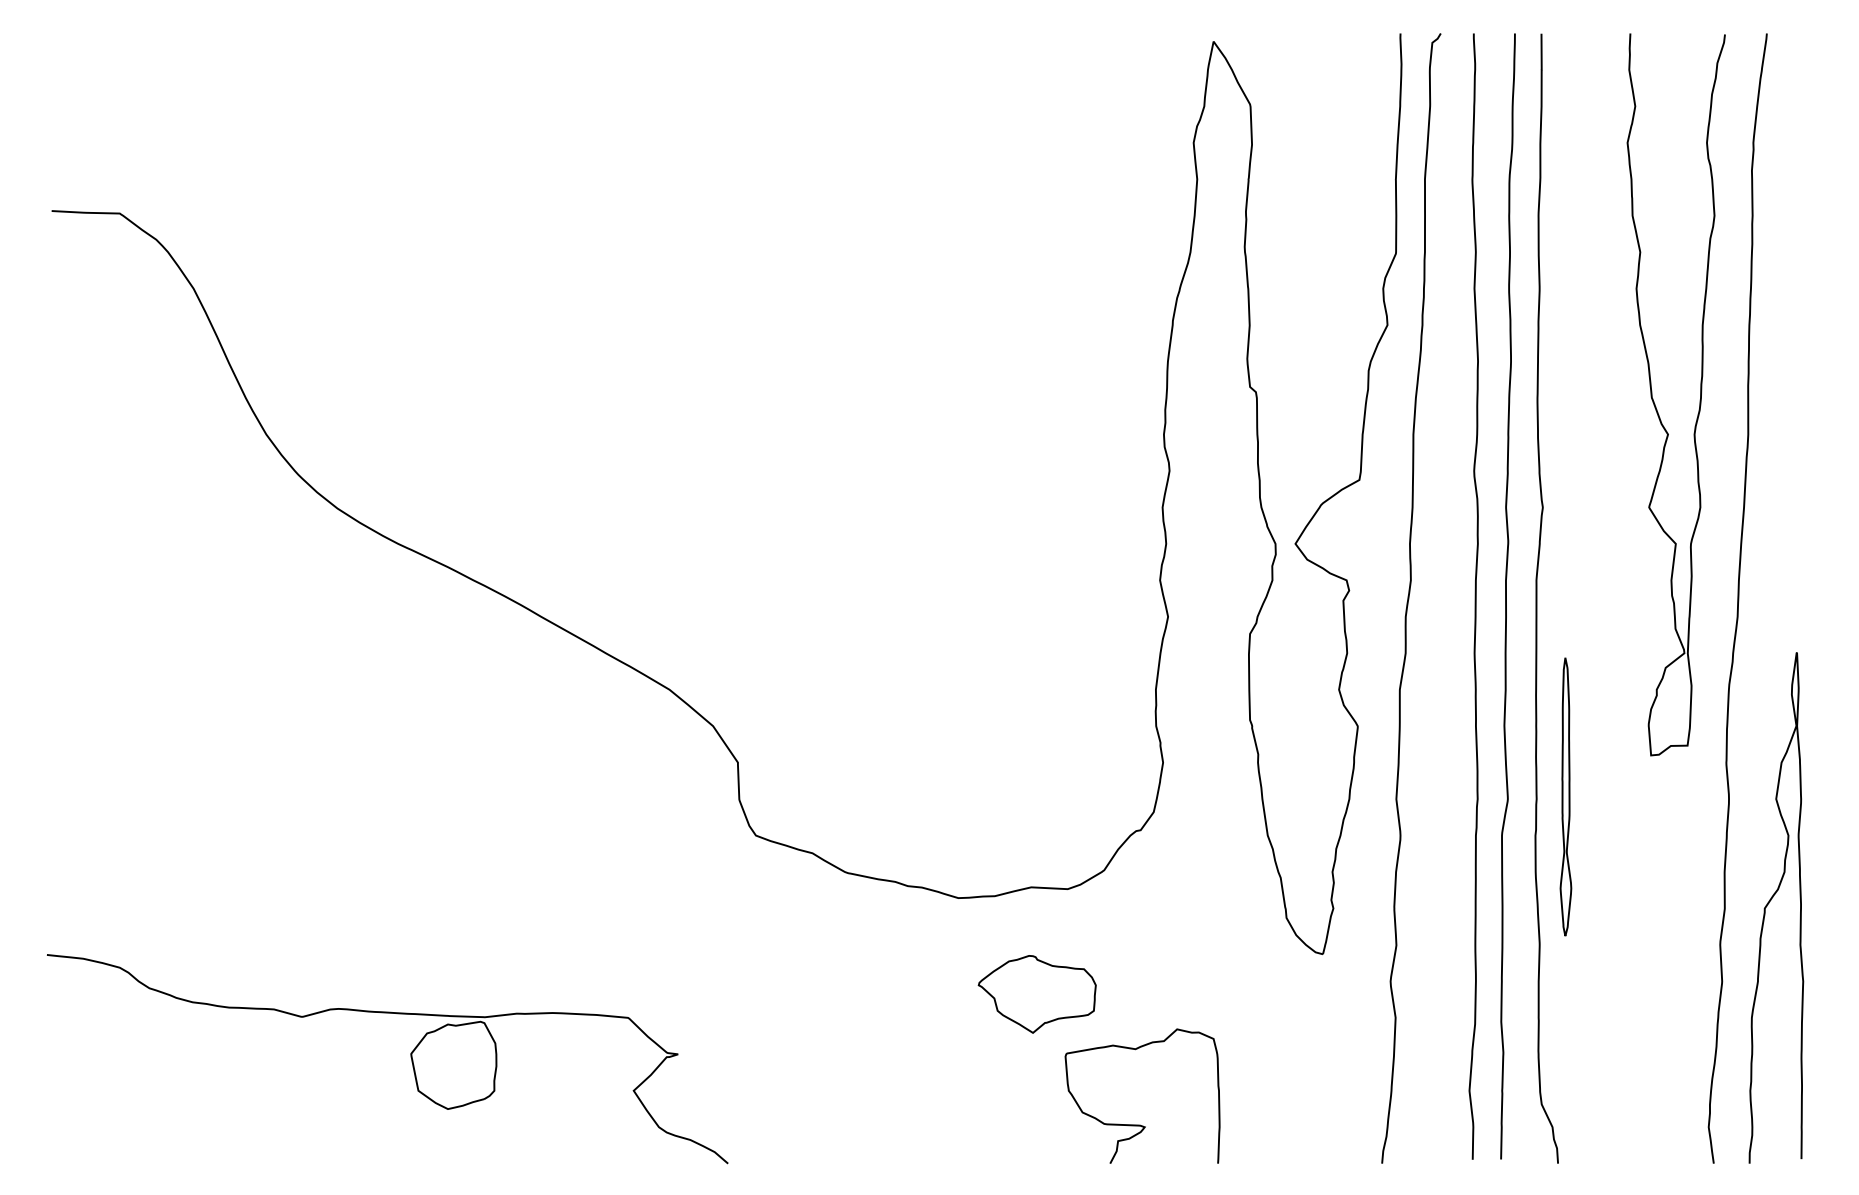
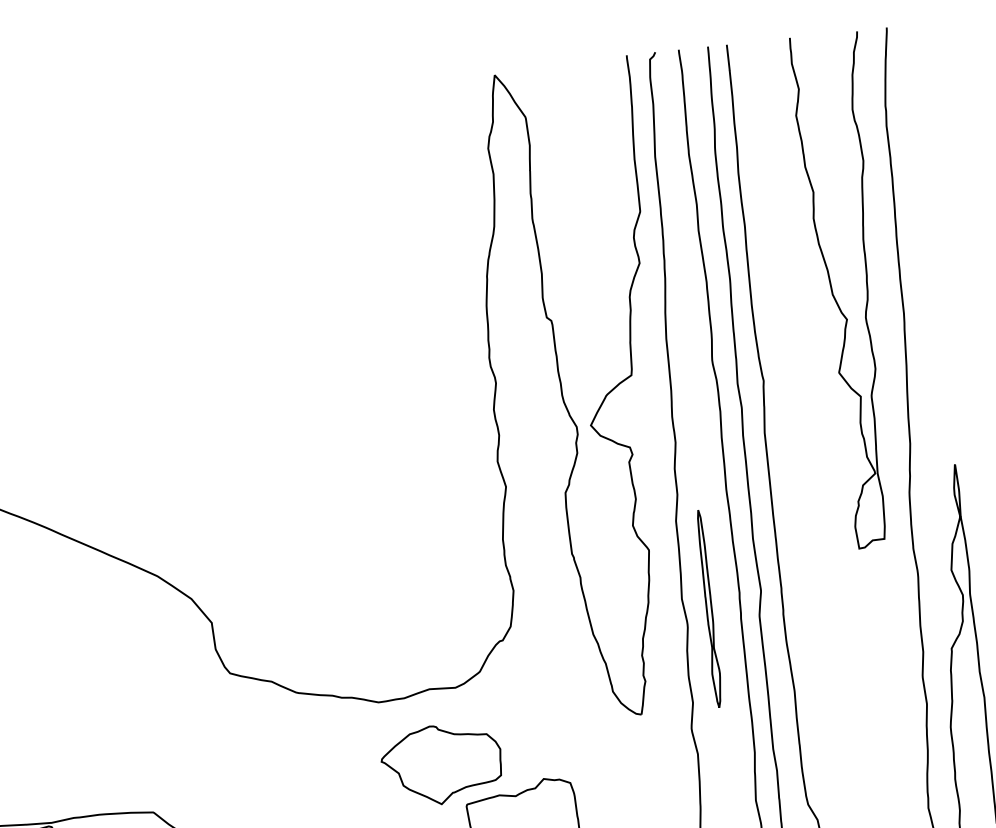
part: (1565, 796) -> (708, 608), moved
part: (1036, 994) -> (441, 764), size x1.43

